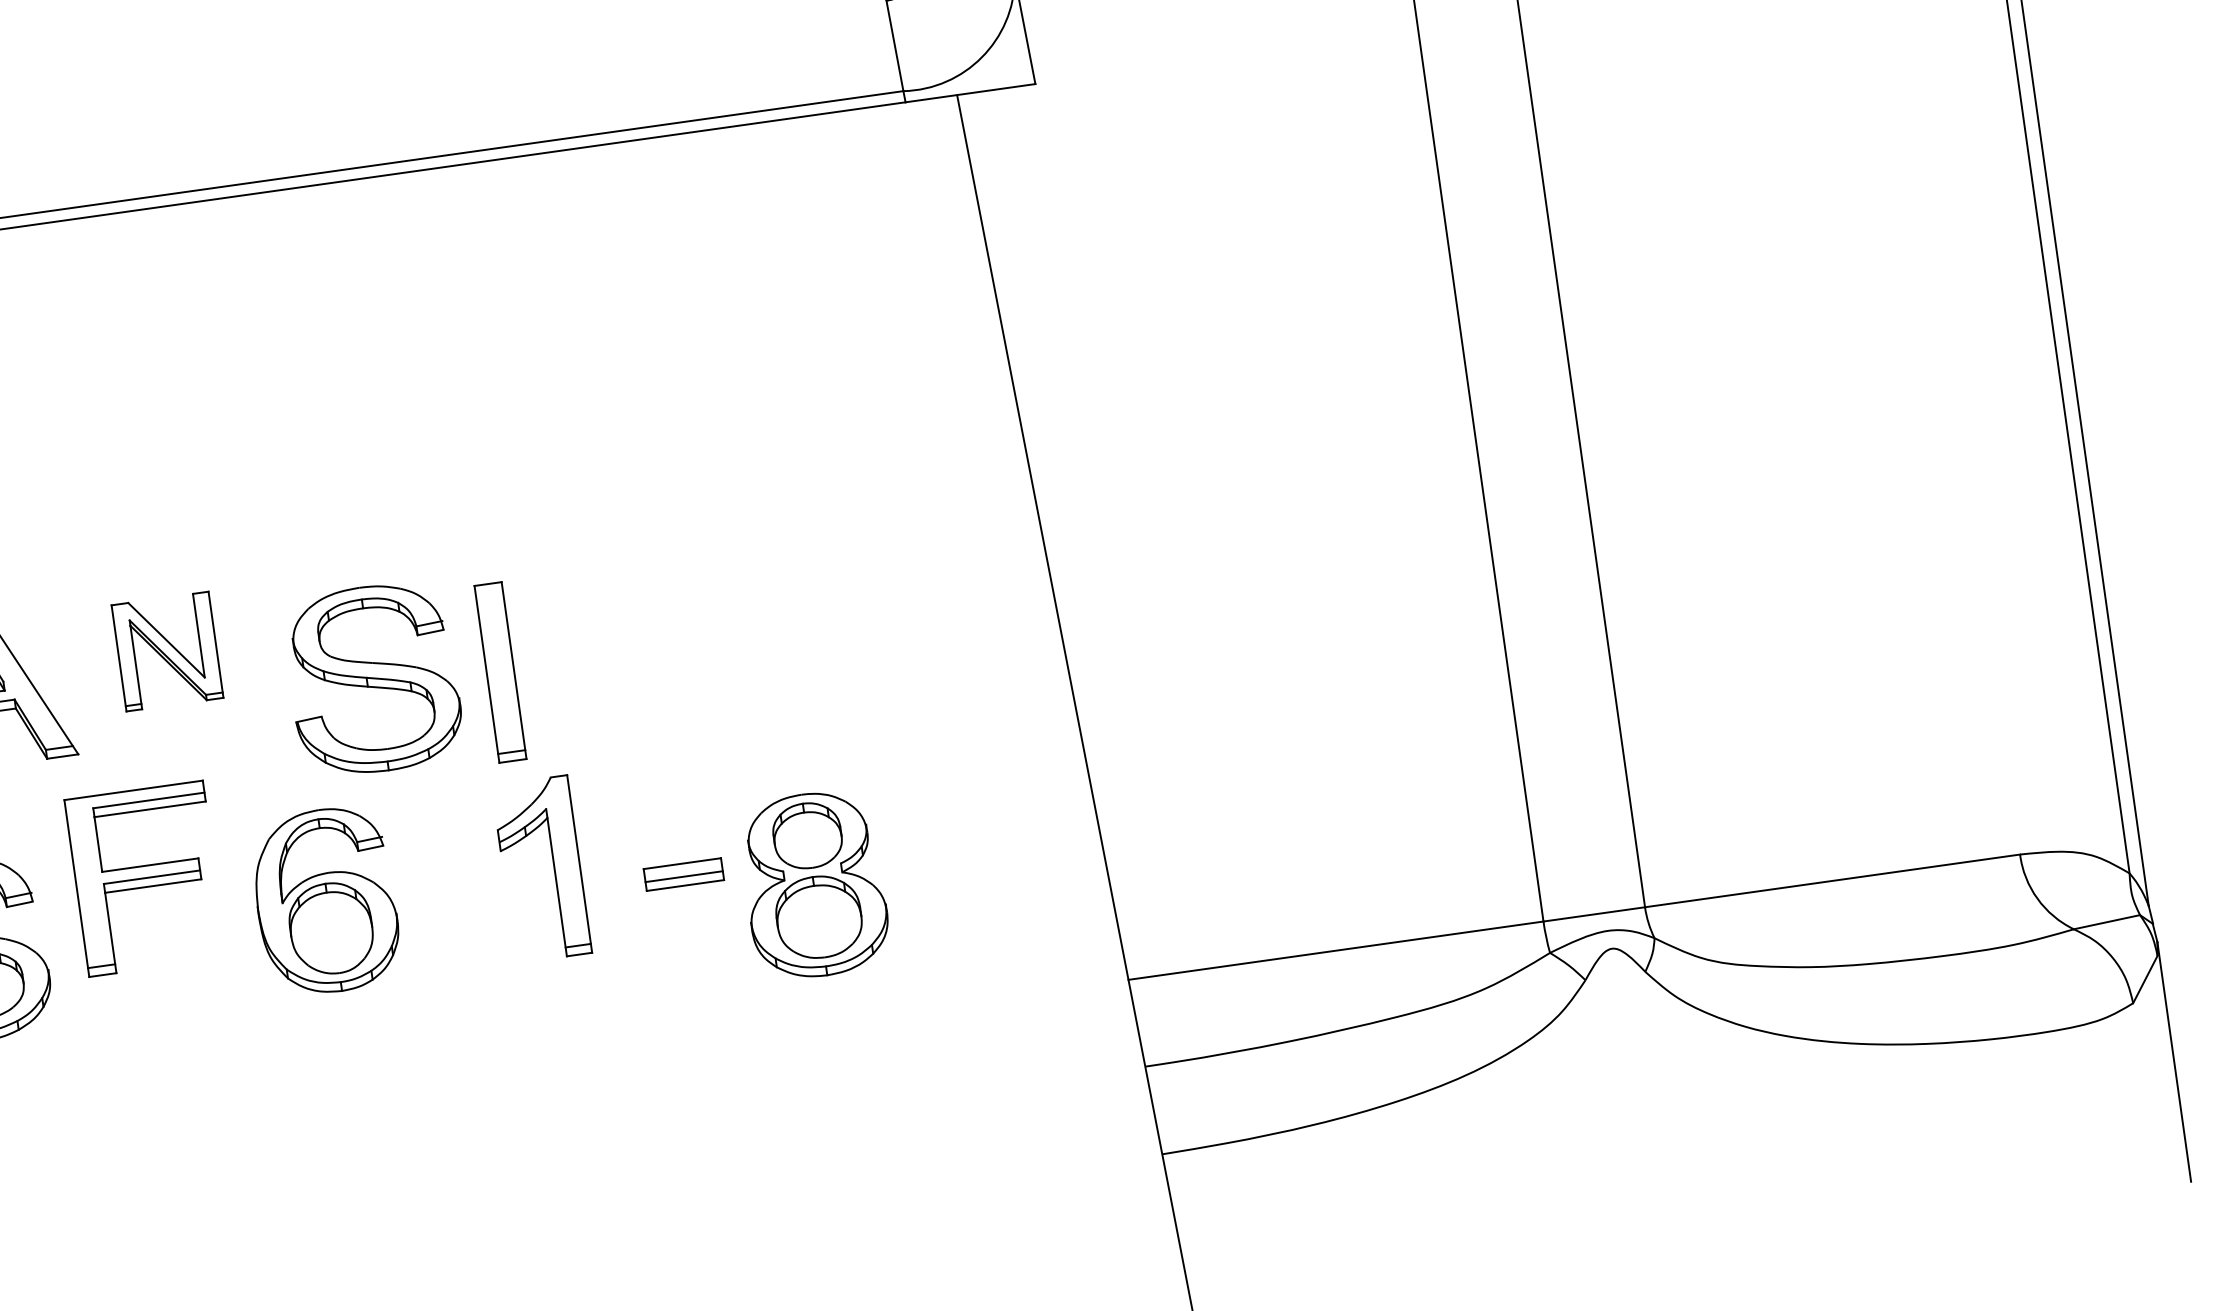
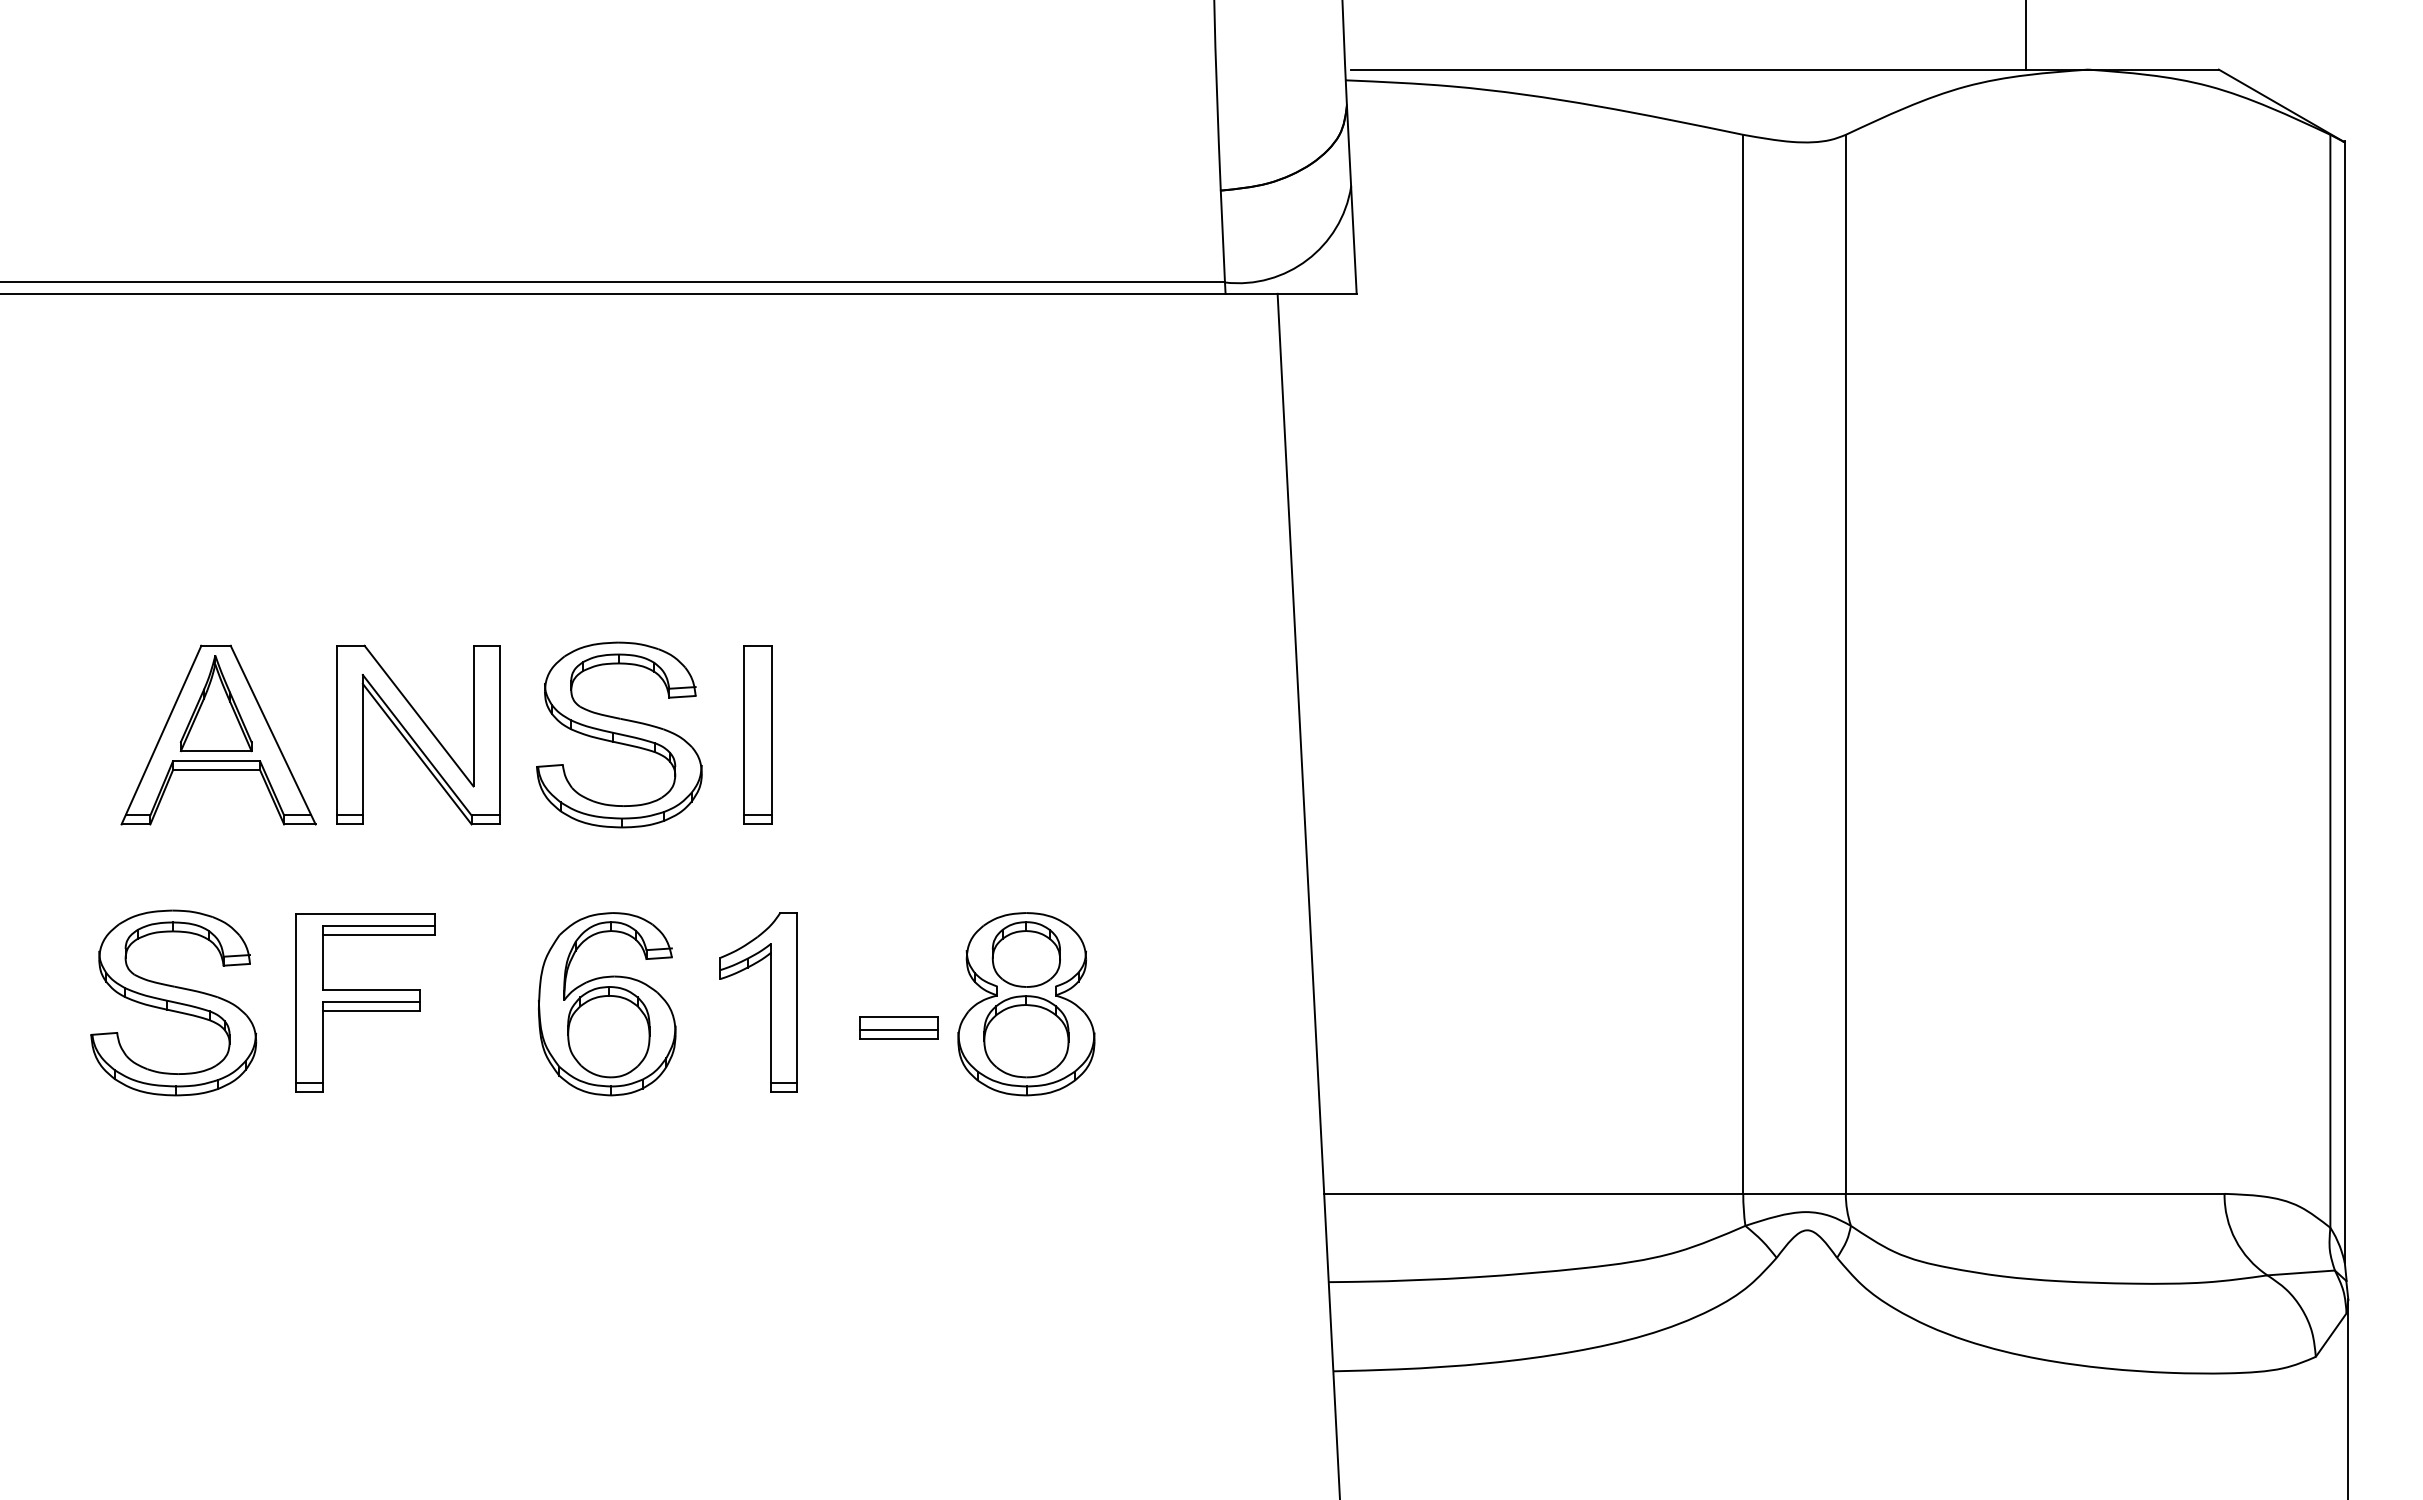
part: (167, 651) -> (418, 734), size x1.67
part: (499, 671) -> (757, 734), moved
part: (373, 678) -> (619, 734), moved
part: (146, 878) -> (365, 1002), moved
part: (814, 885) -> (1026, 1004), moved
part: (326, 901) -> (607, 1004), moved

